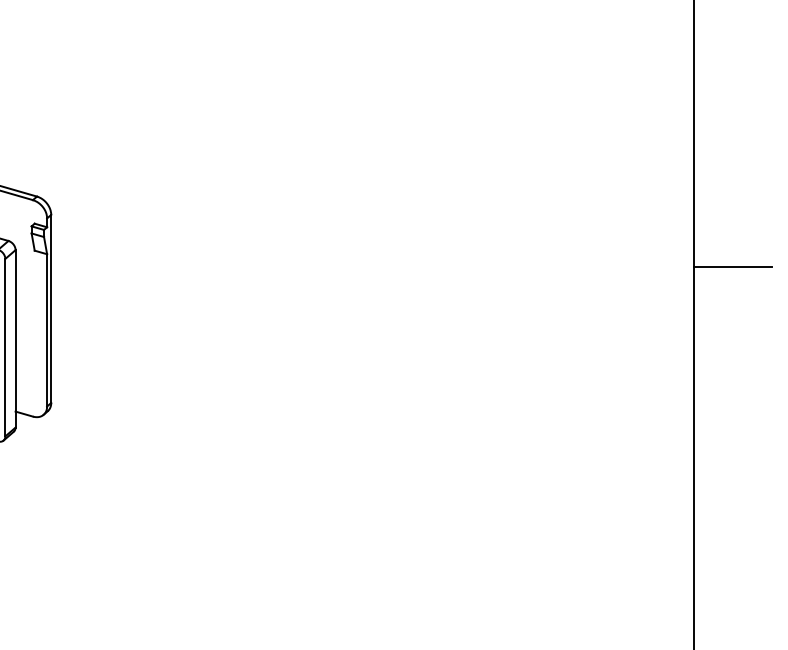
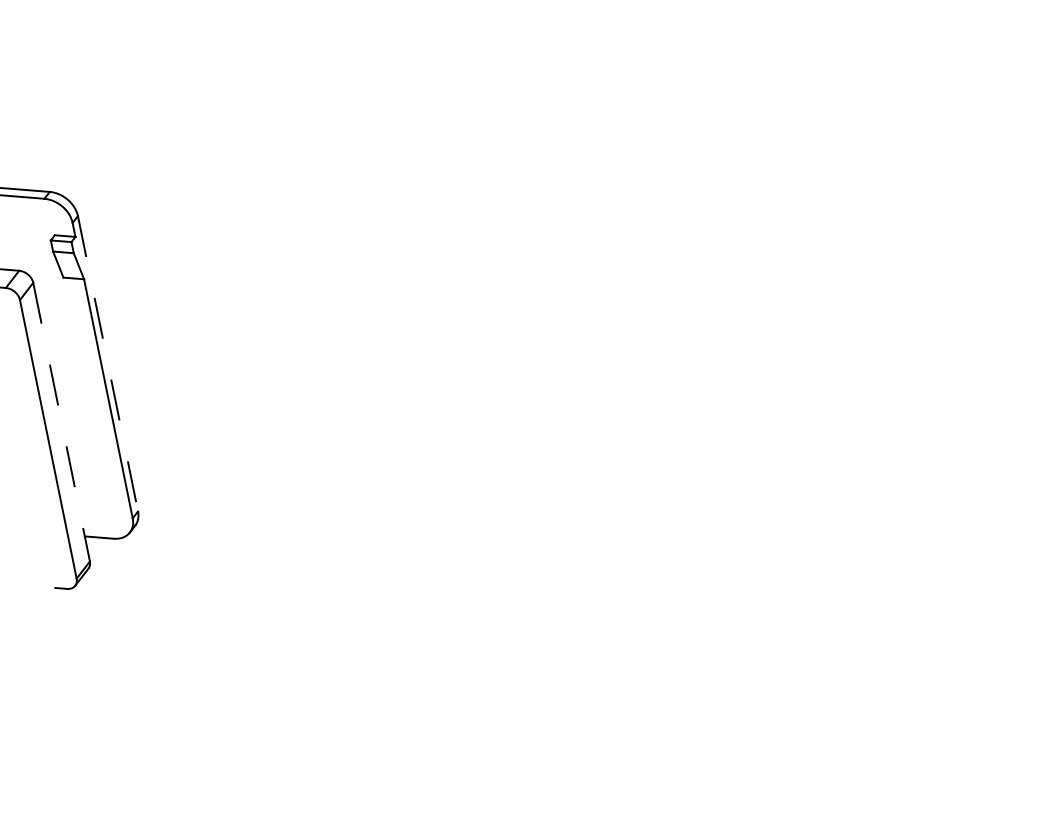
line: (51, 309) -> (108, 364), solid -> dashed
line: (15, 338) -> (61, 421), solid -> dashed

